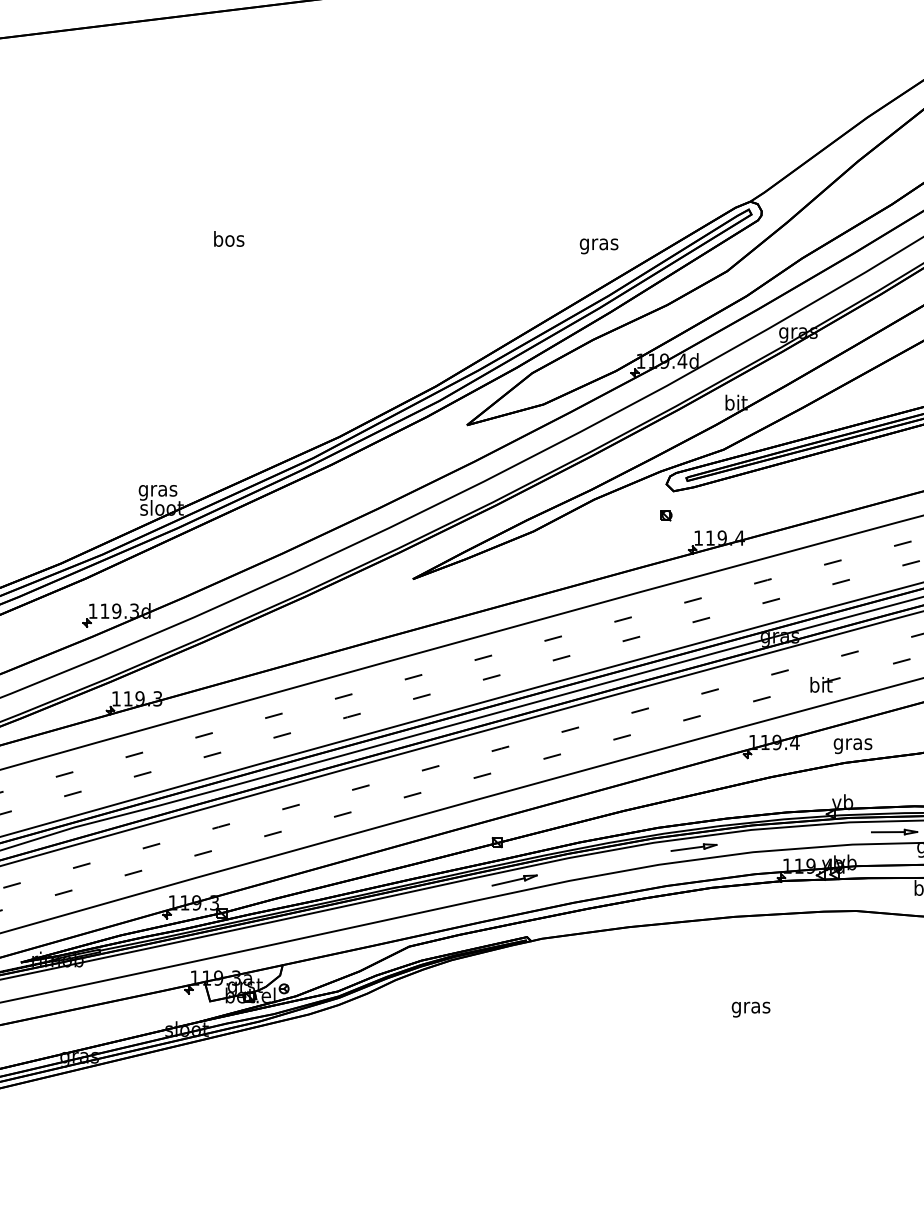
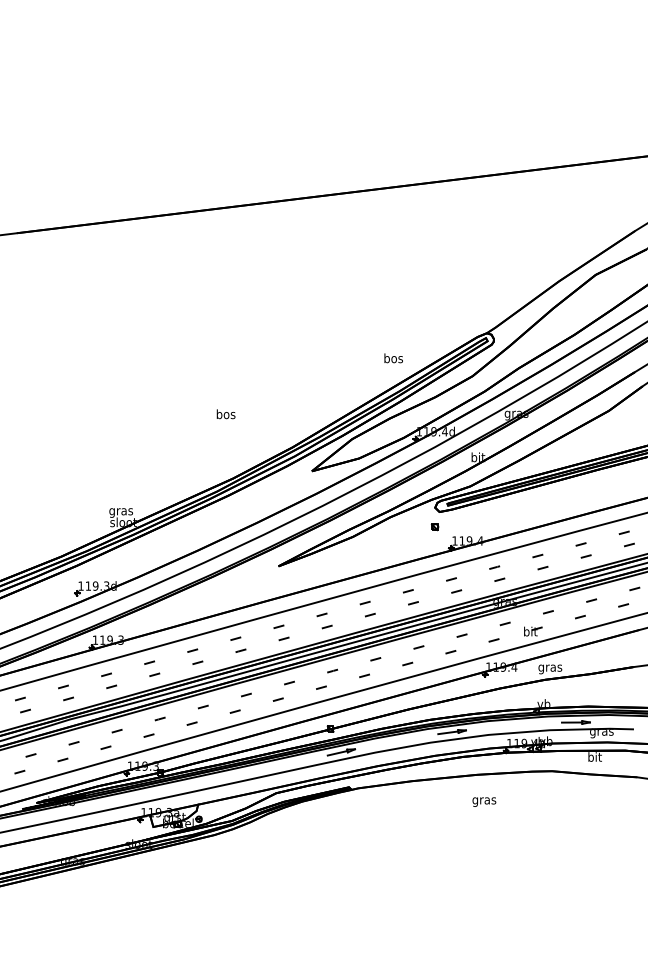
text: (228, 239) -> (225, 414), moved
text: (599, 244) -> (393, 359), gras -> bos
text: (751, 1008) -> (484, 801), moved

